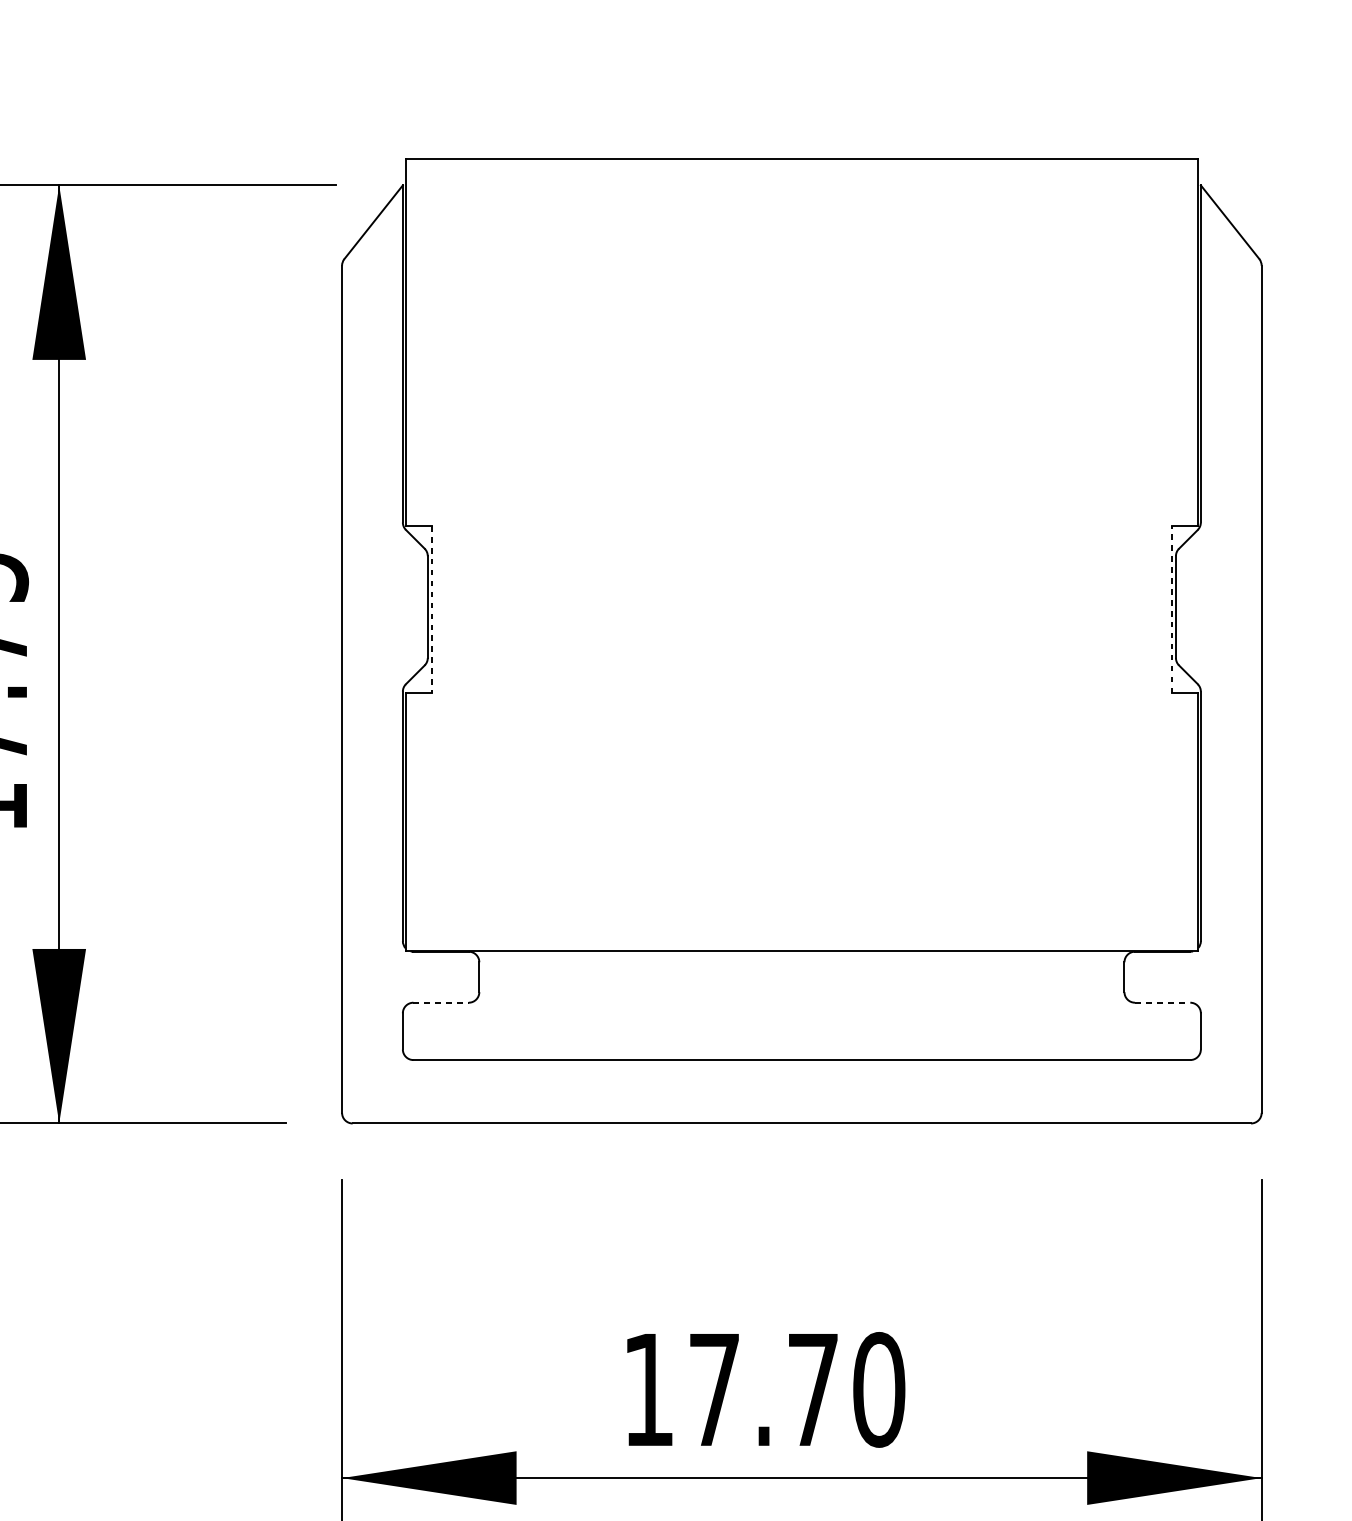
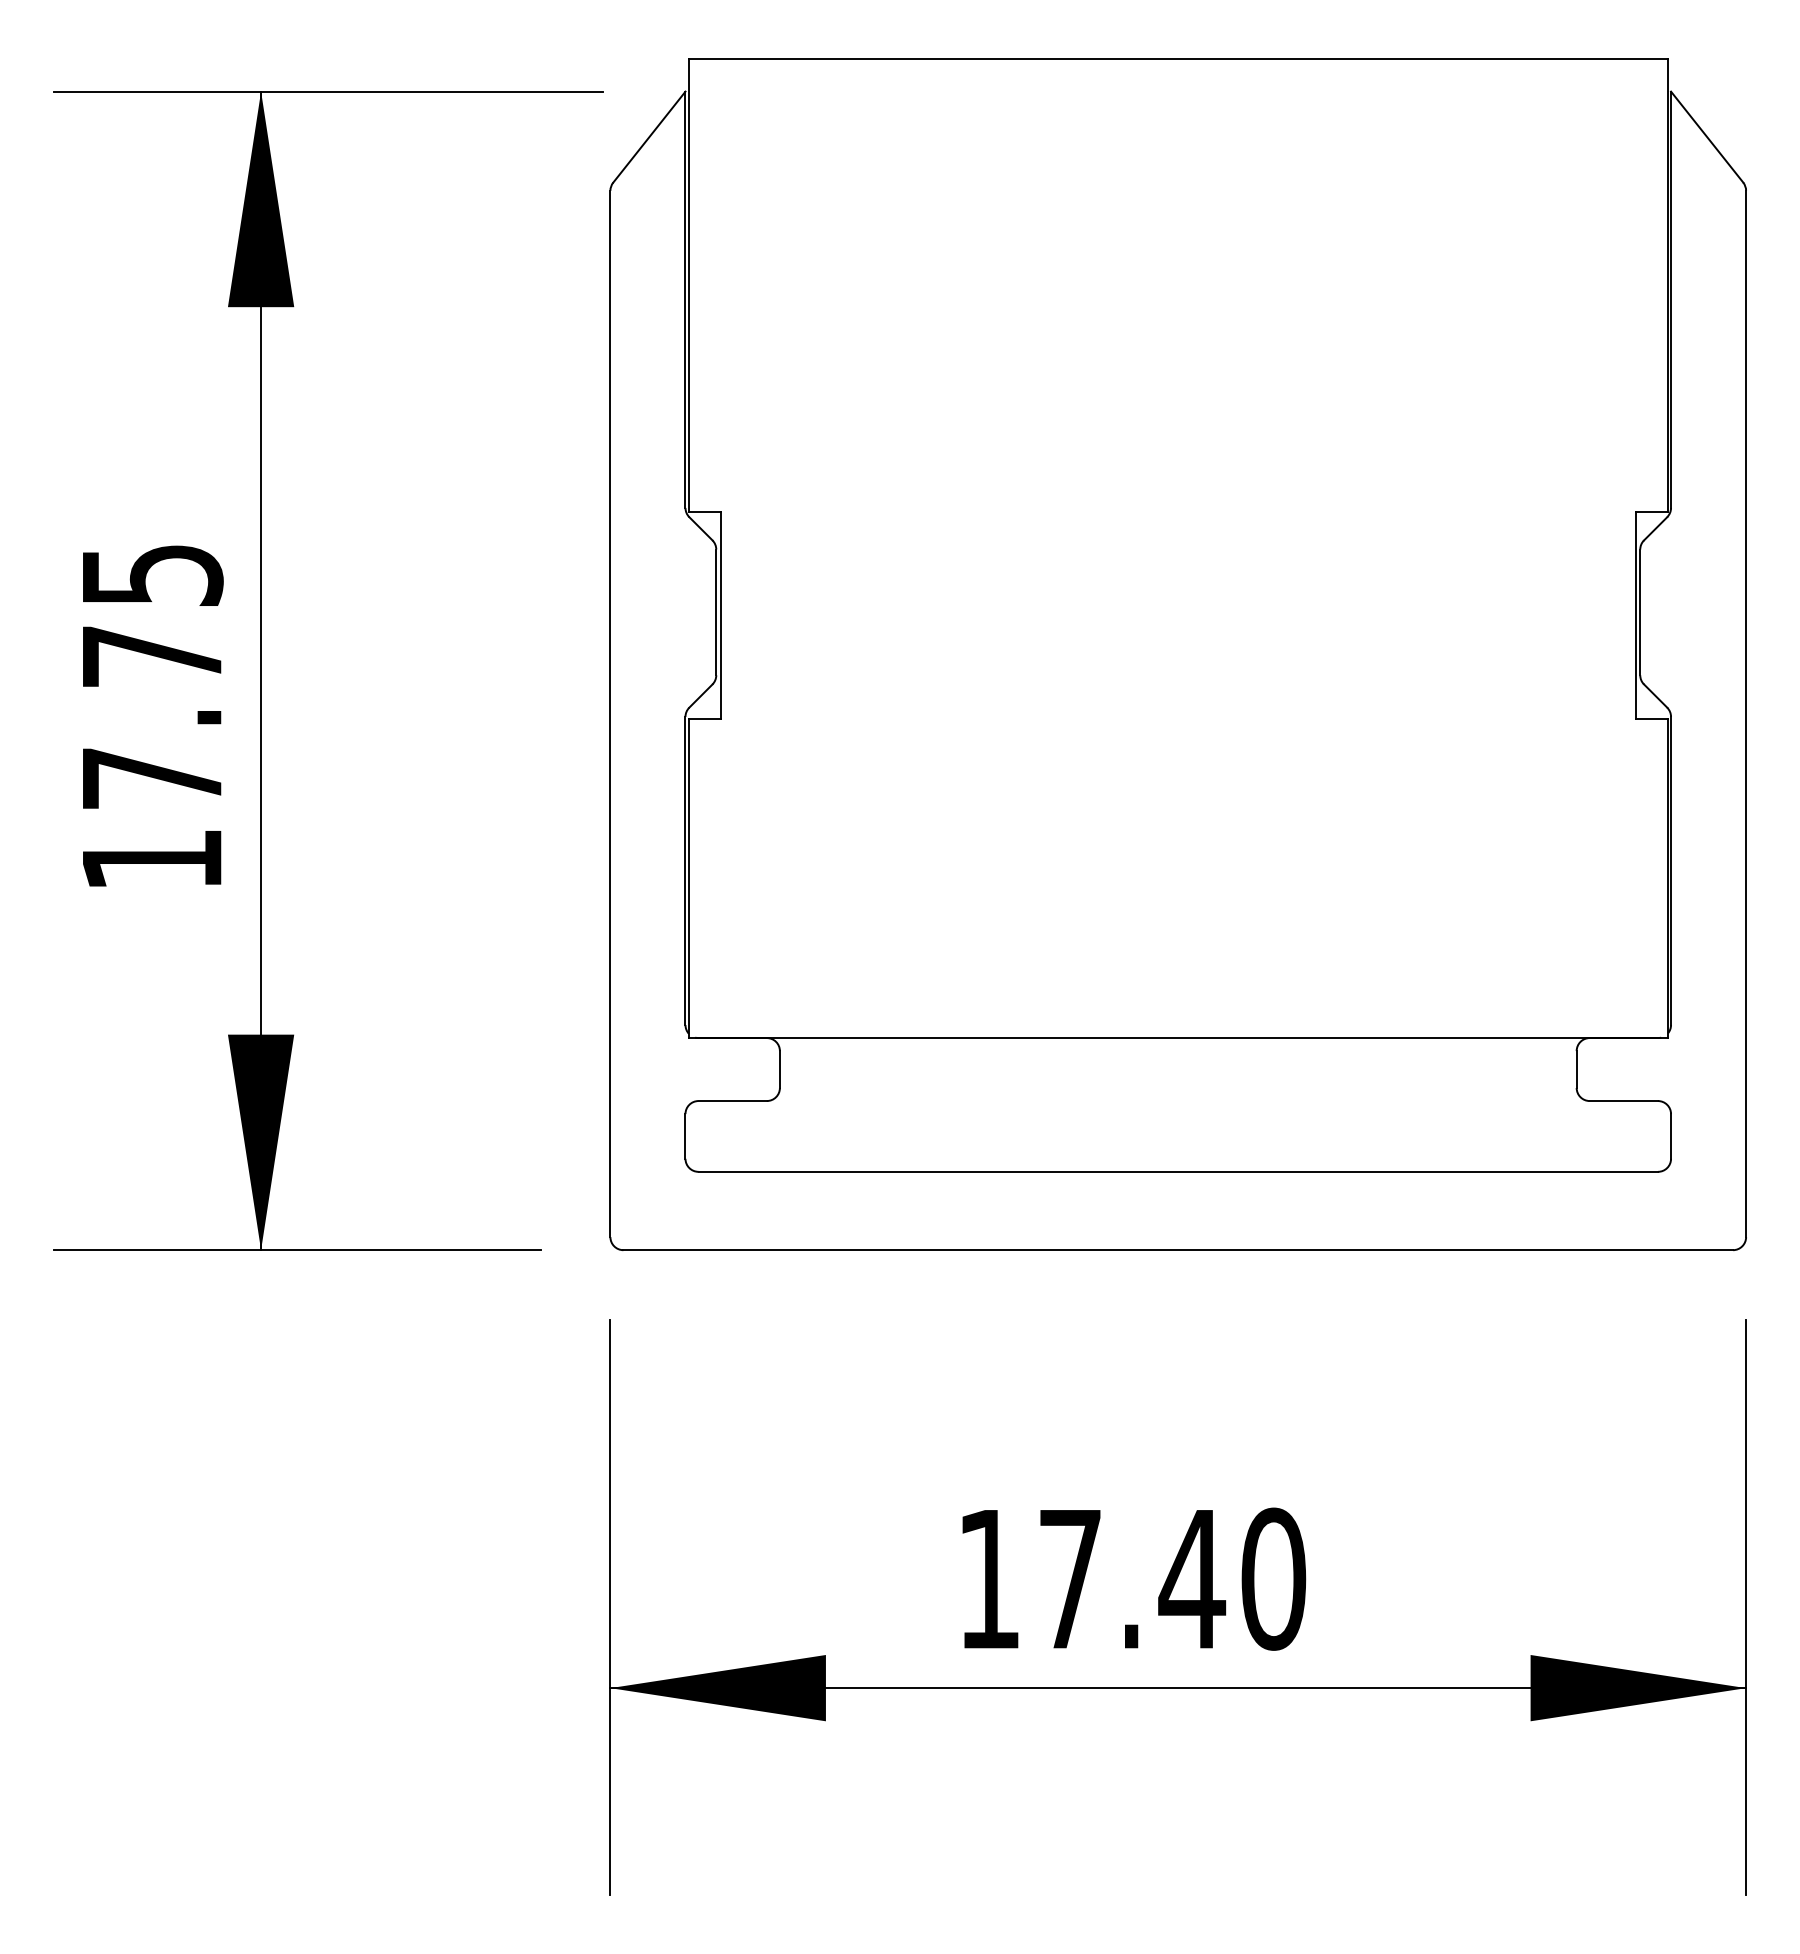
line: (432, 609) -> (721, 615), dashed -> solid
line: (1172, 609) -> (1635, 615), dashed -> solid
line: (441, 1003) -> (733, 1101), dashed -> solid
line: (1163, 1003) -> (1624, 1101), dashed -> solid
text: (813, 1390) -> (1192, 1579), 17.70 -> 17.40

